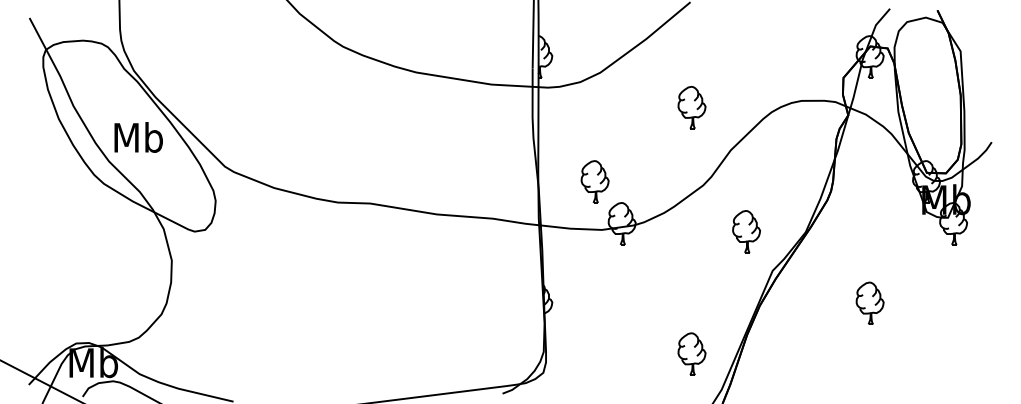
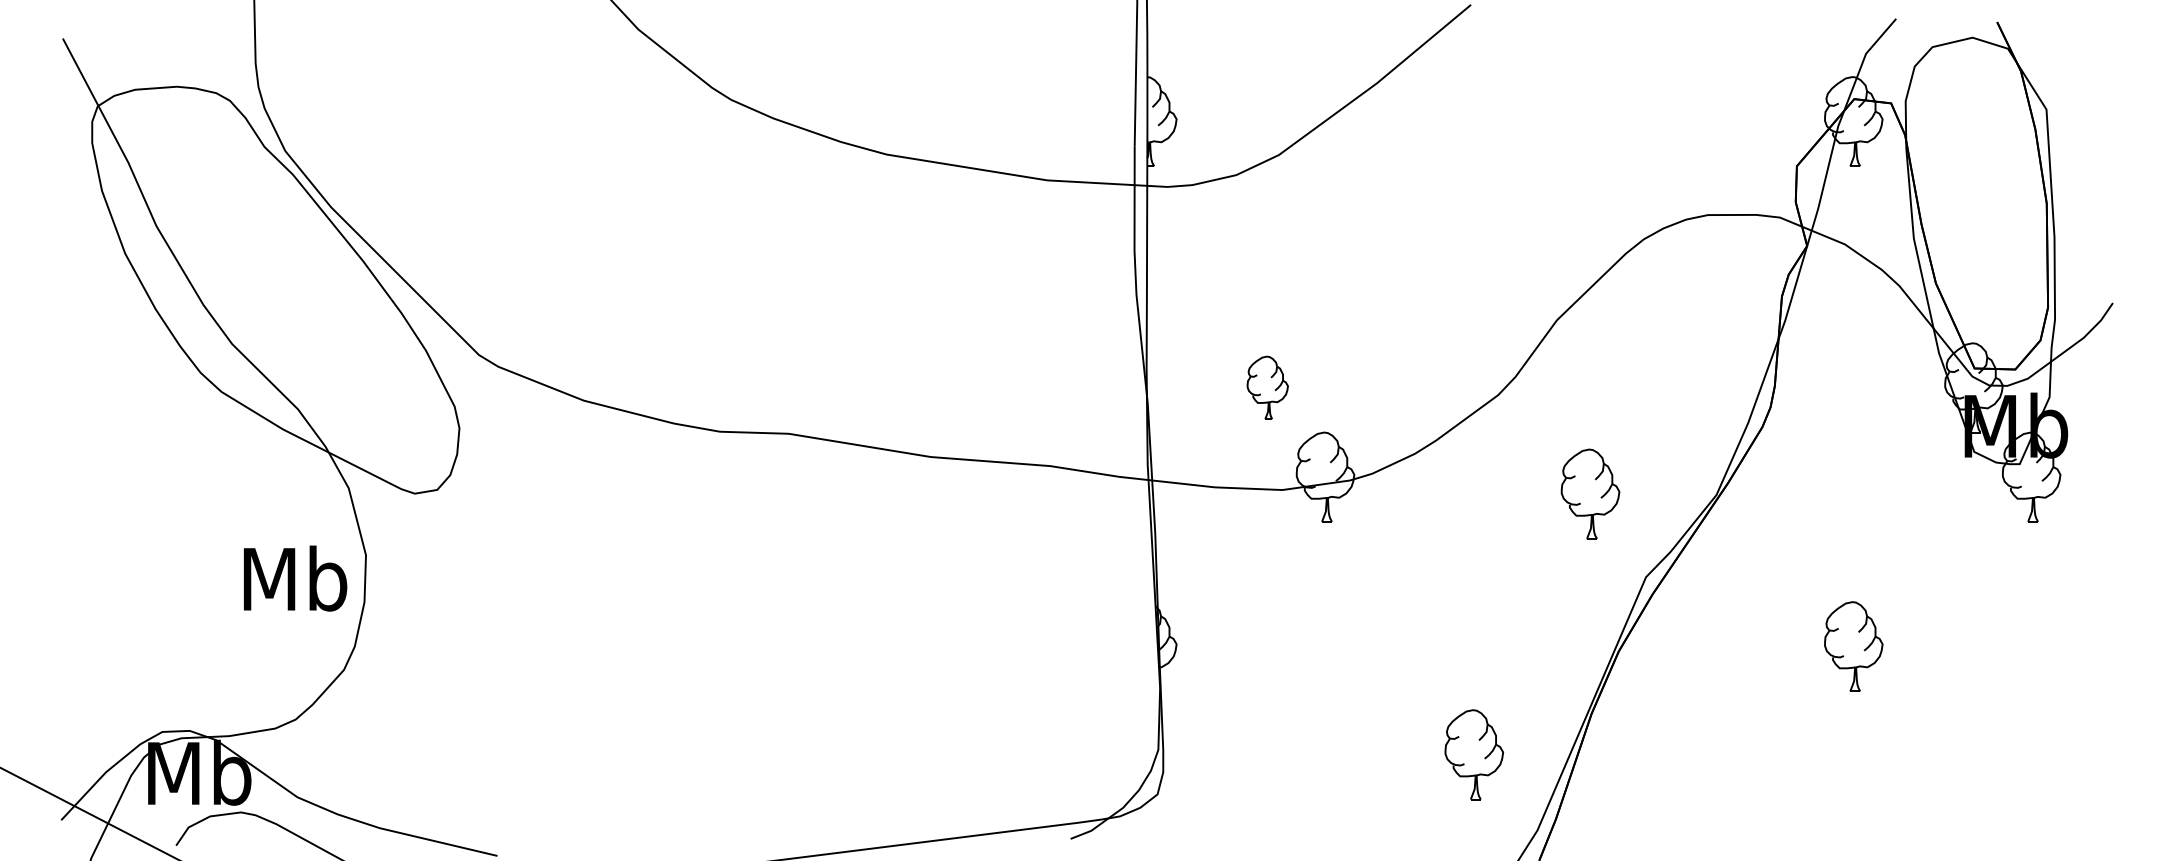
part: (691, 107) -> (1473, 229), removed
text: (138, 137) -> (294, 578), moved
part: (594, 181) -> (1266, 386), size x0.7

